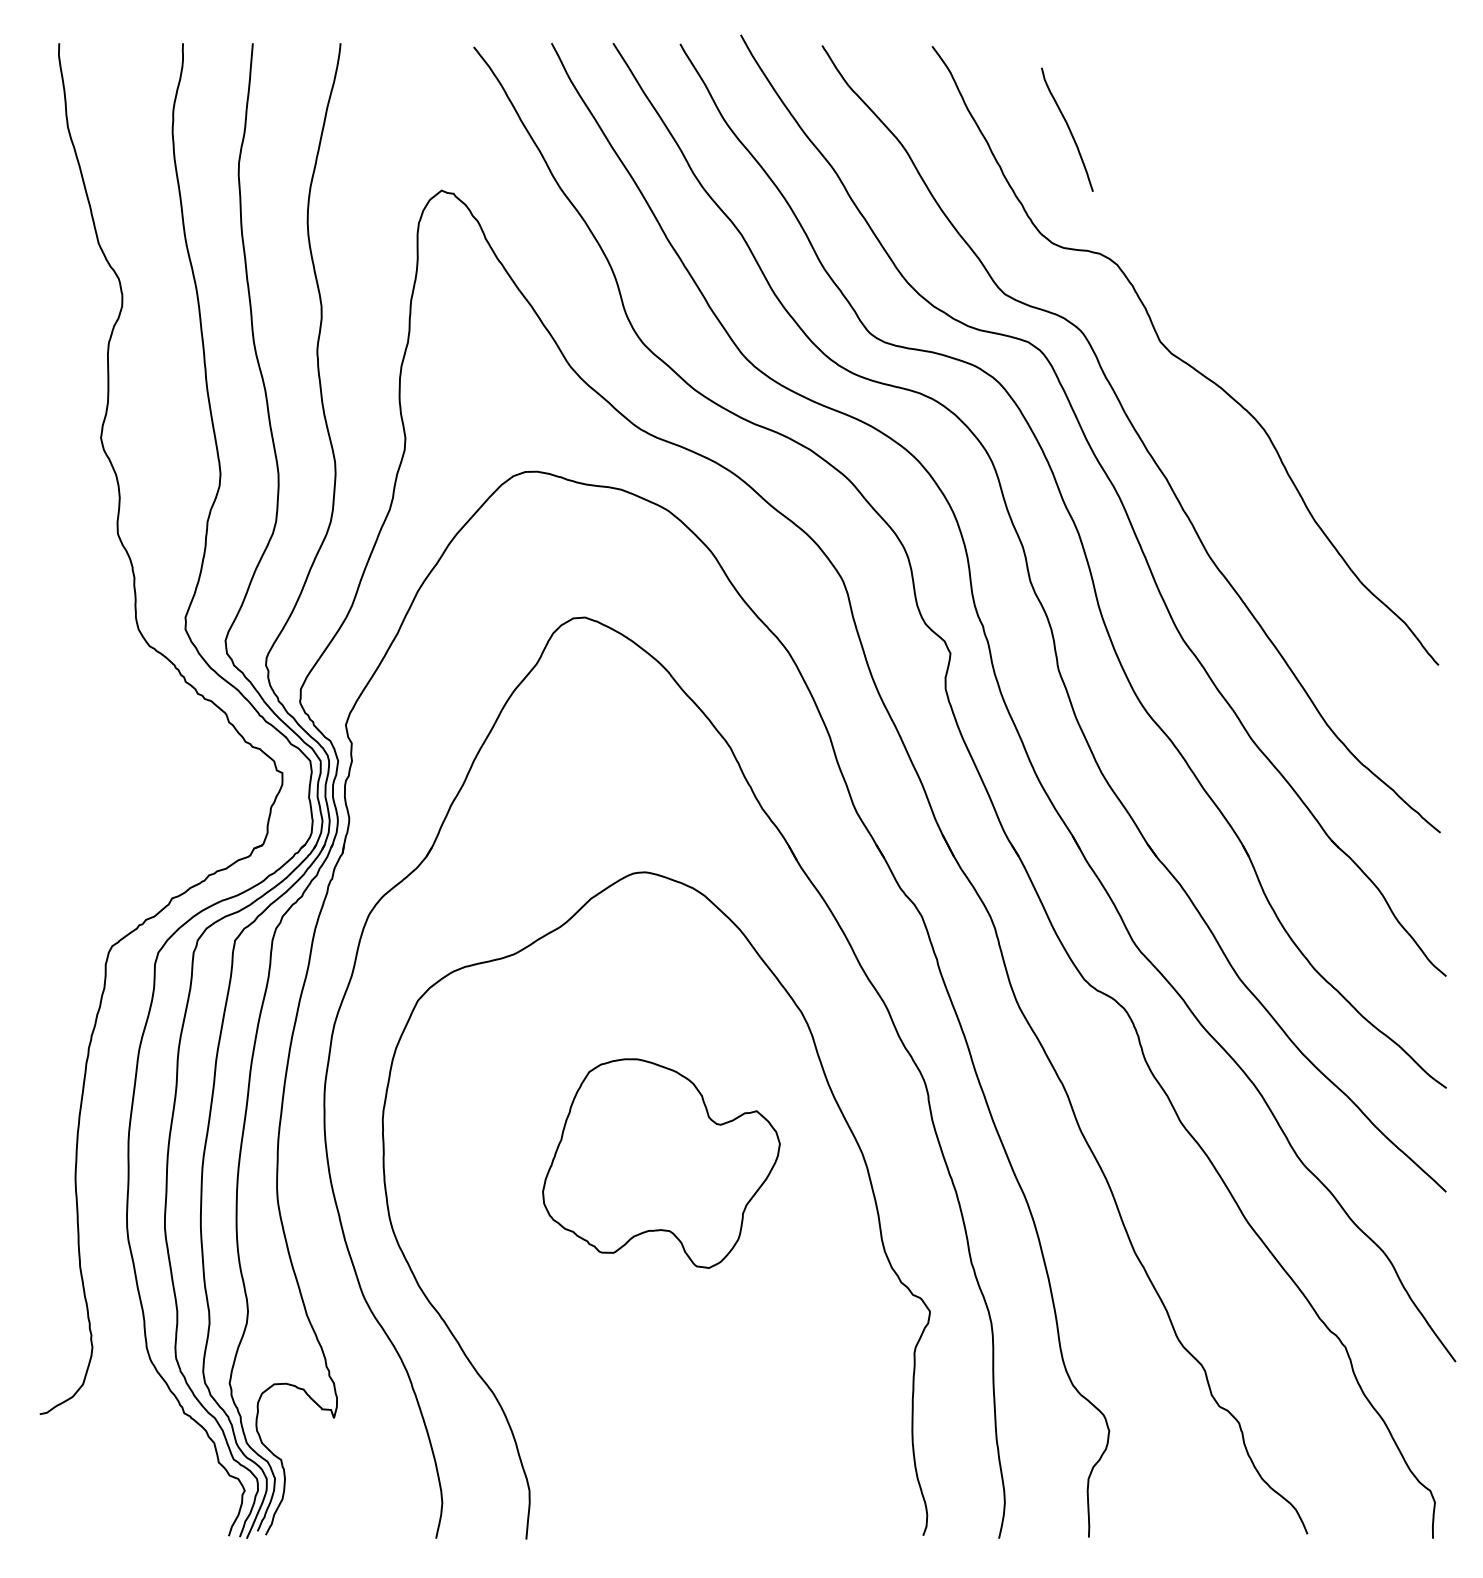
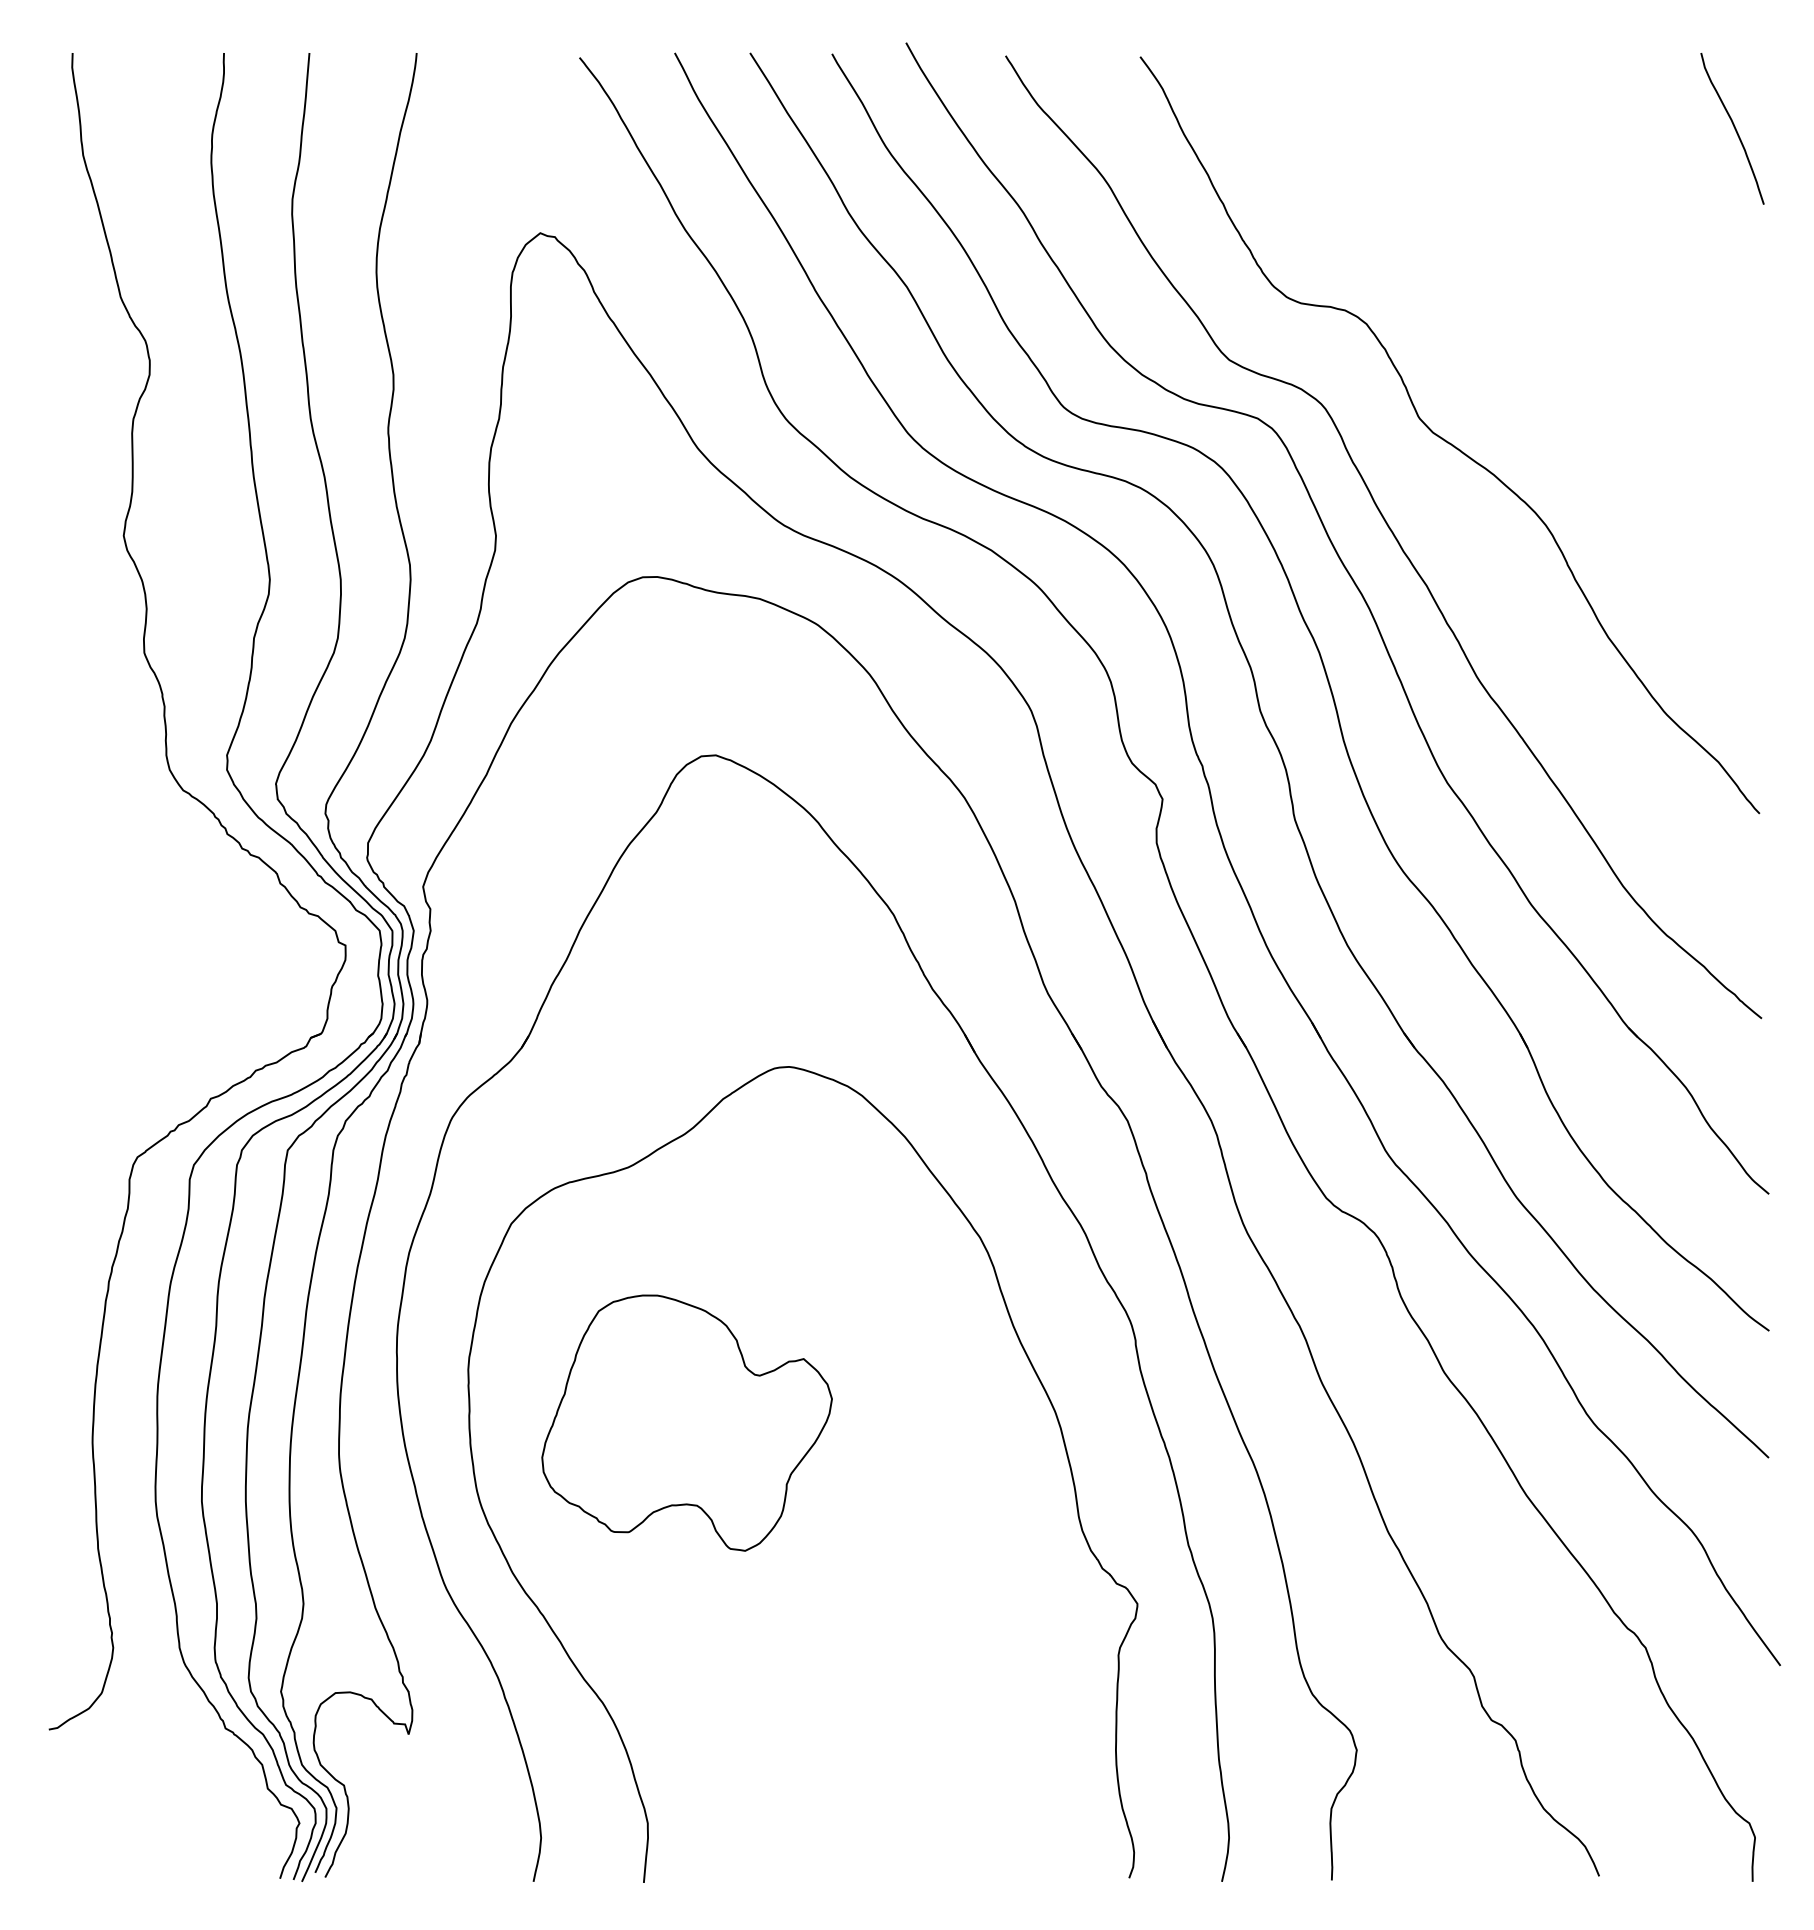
curve: (1068, 128) -> (1733, 127), moved
part: (660, 1163) -> (686, 1422), moved

